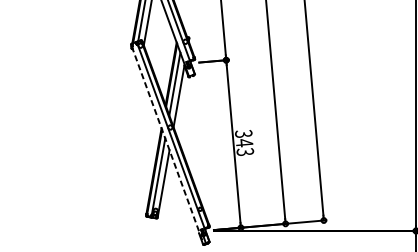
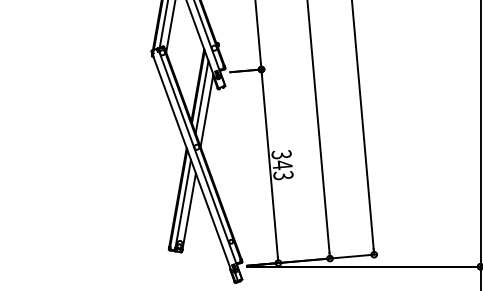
line: (168, 145) -> (194, 168), dashed -> solid

